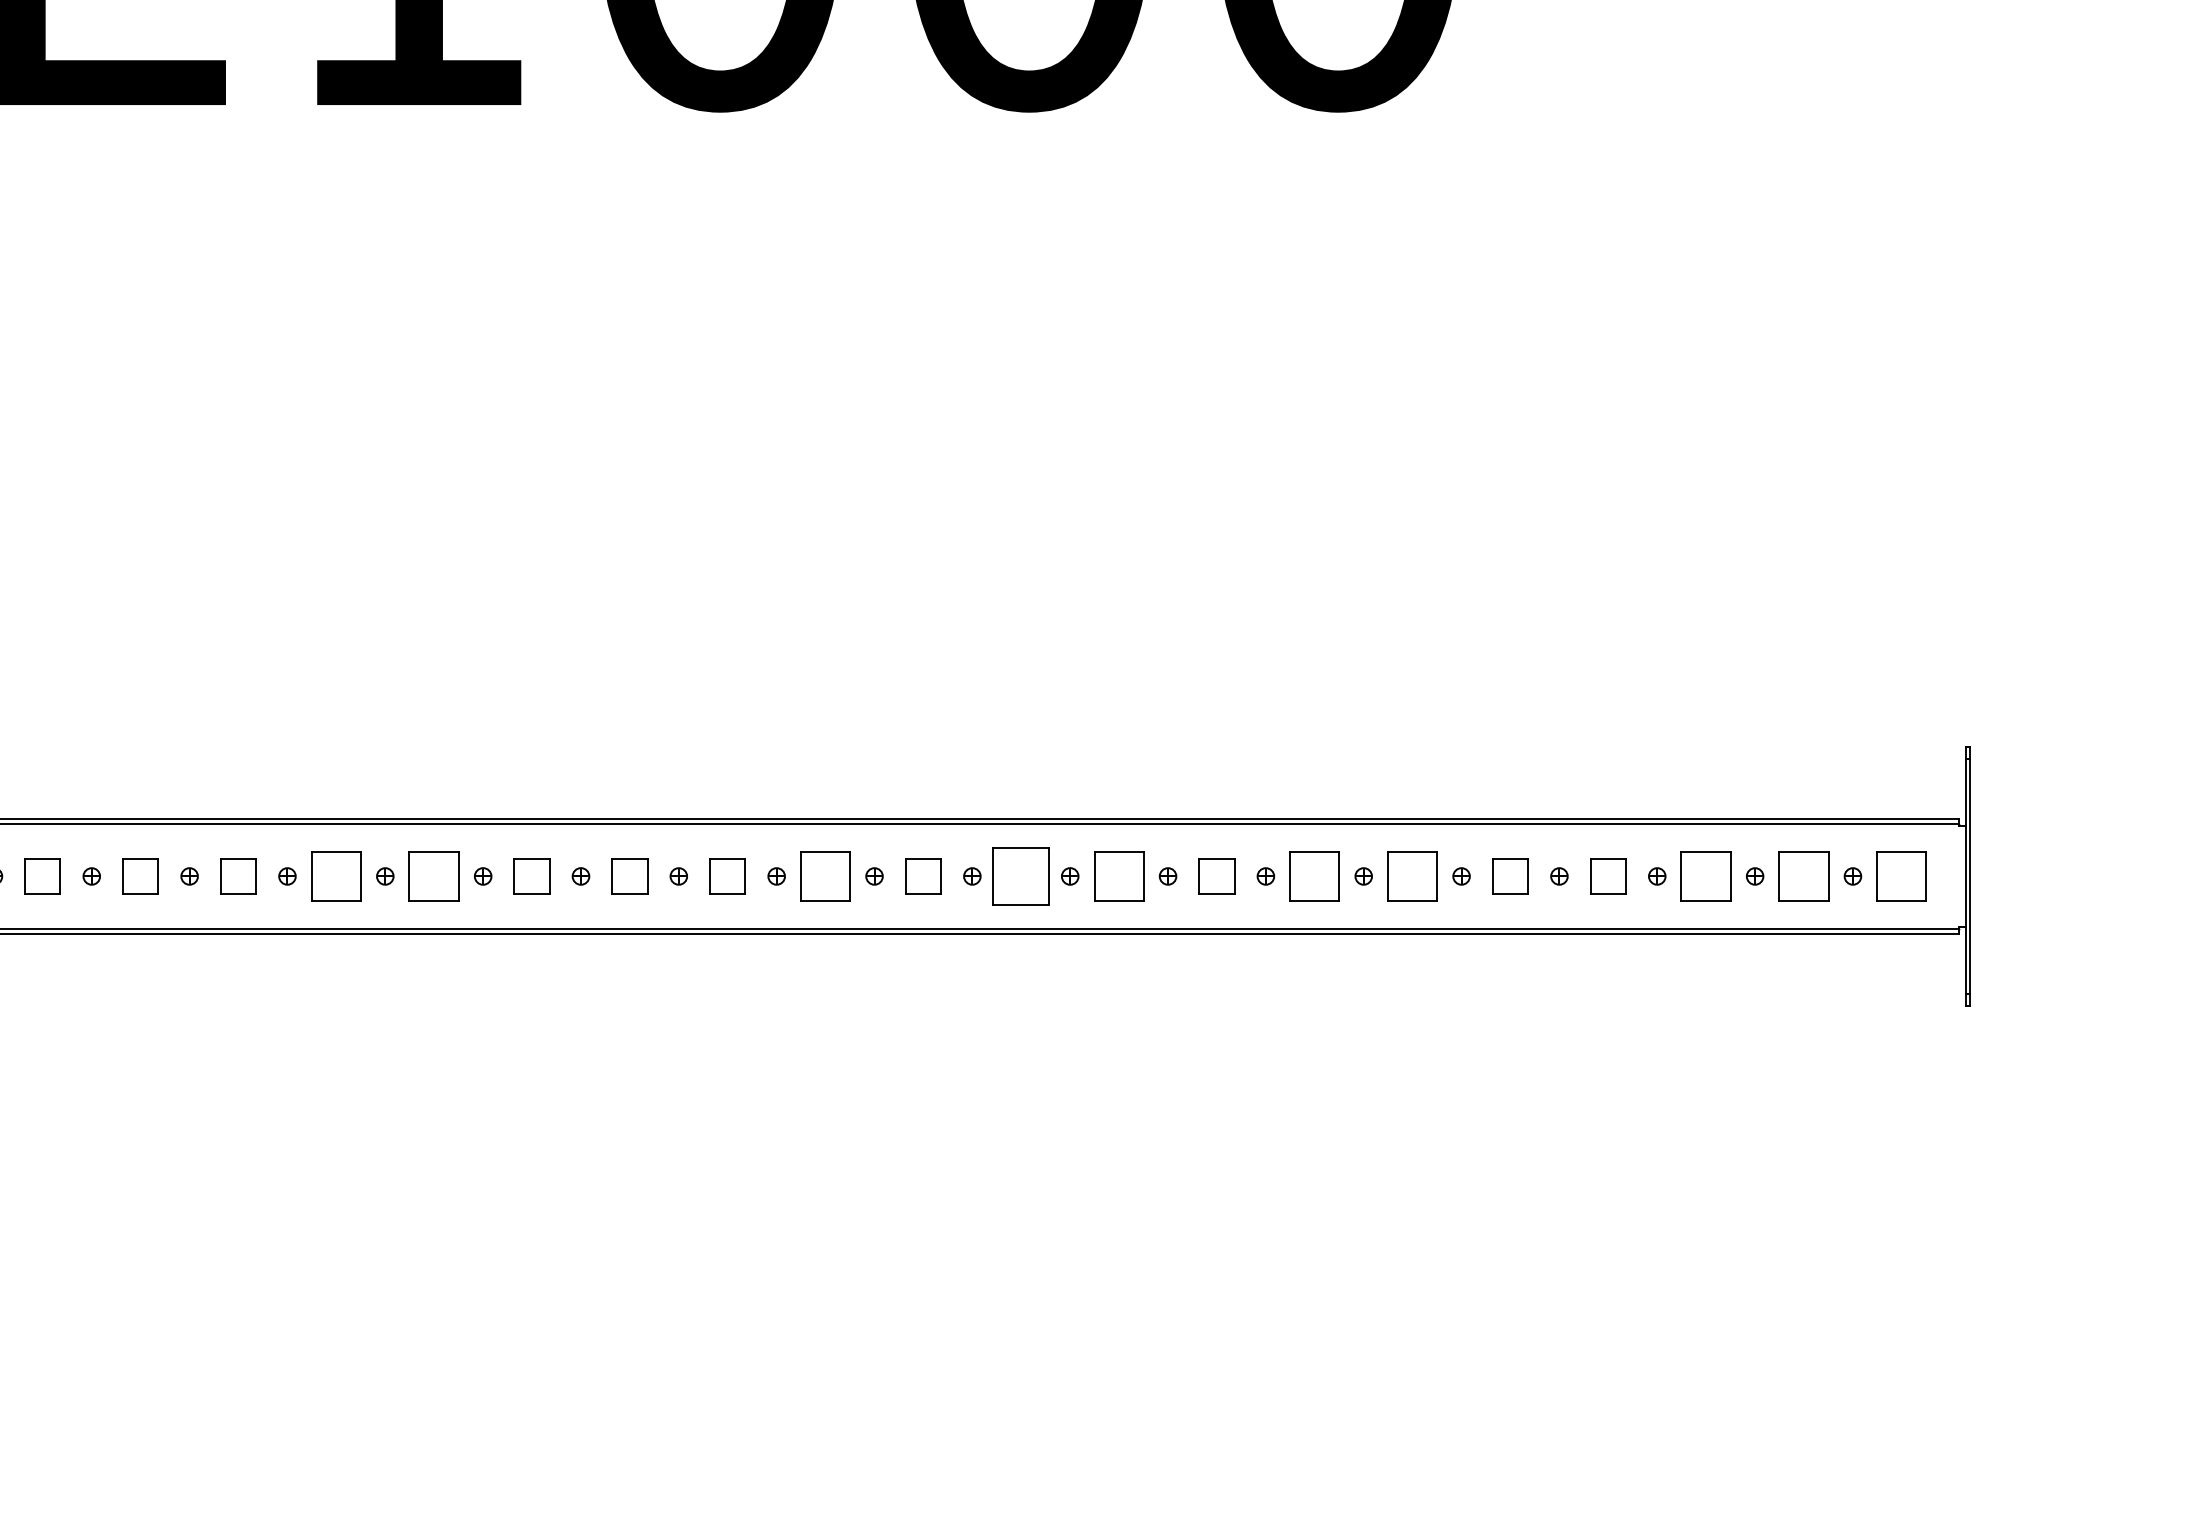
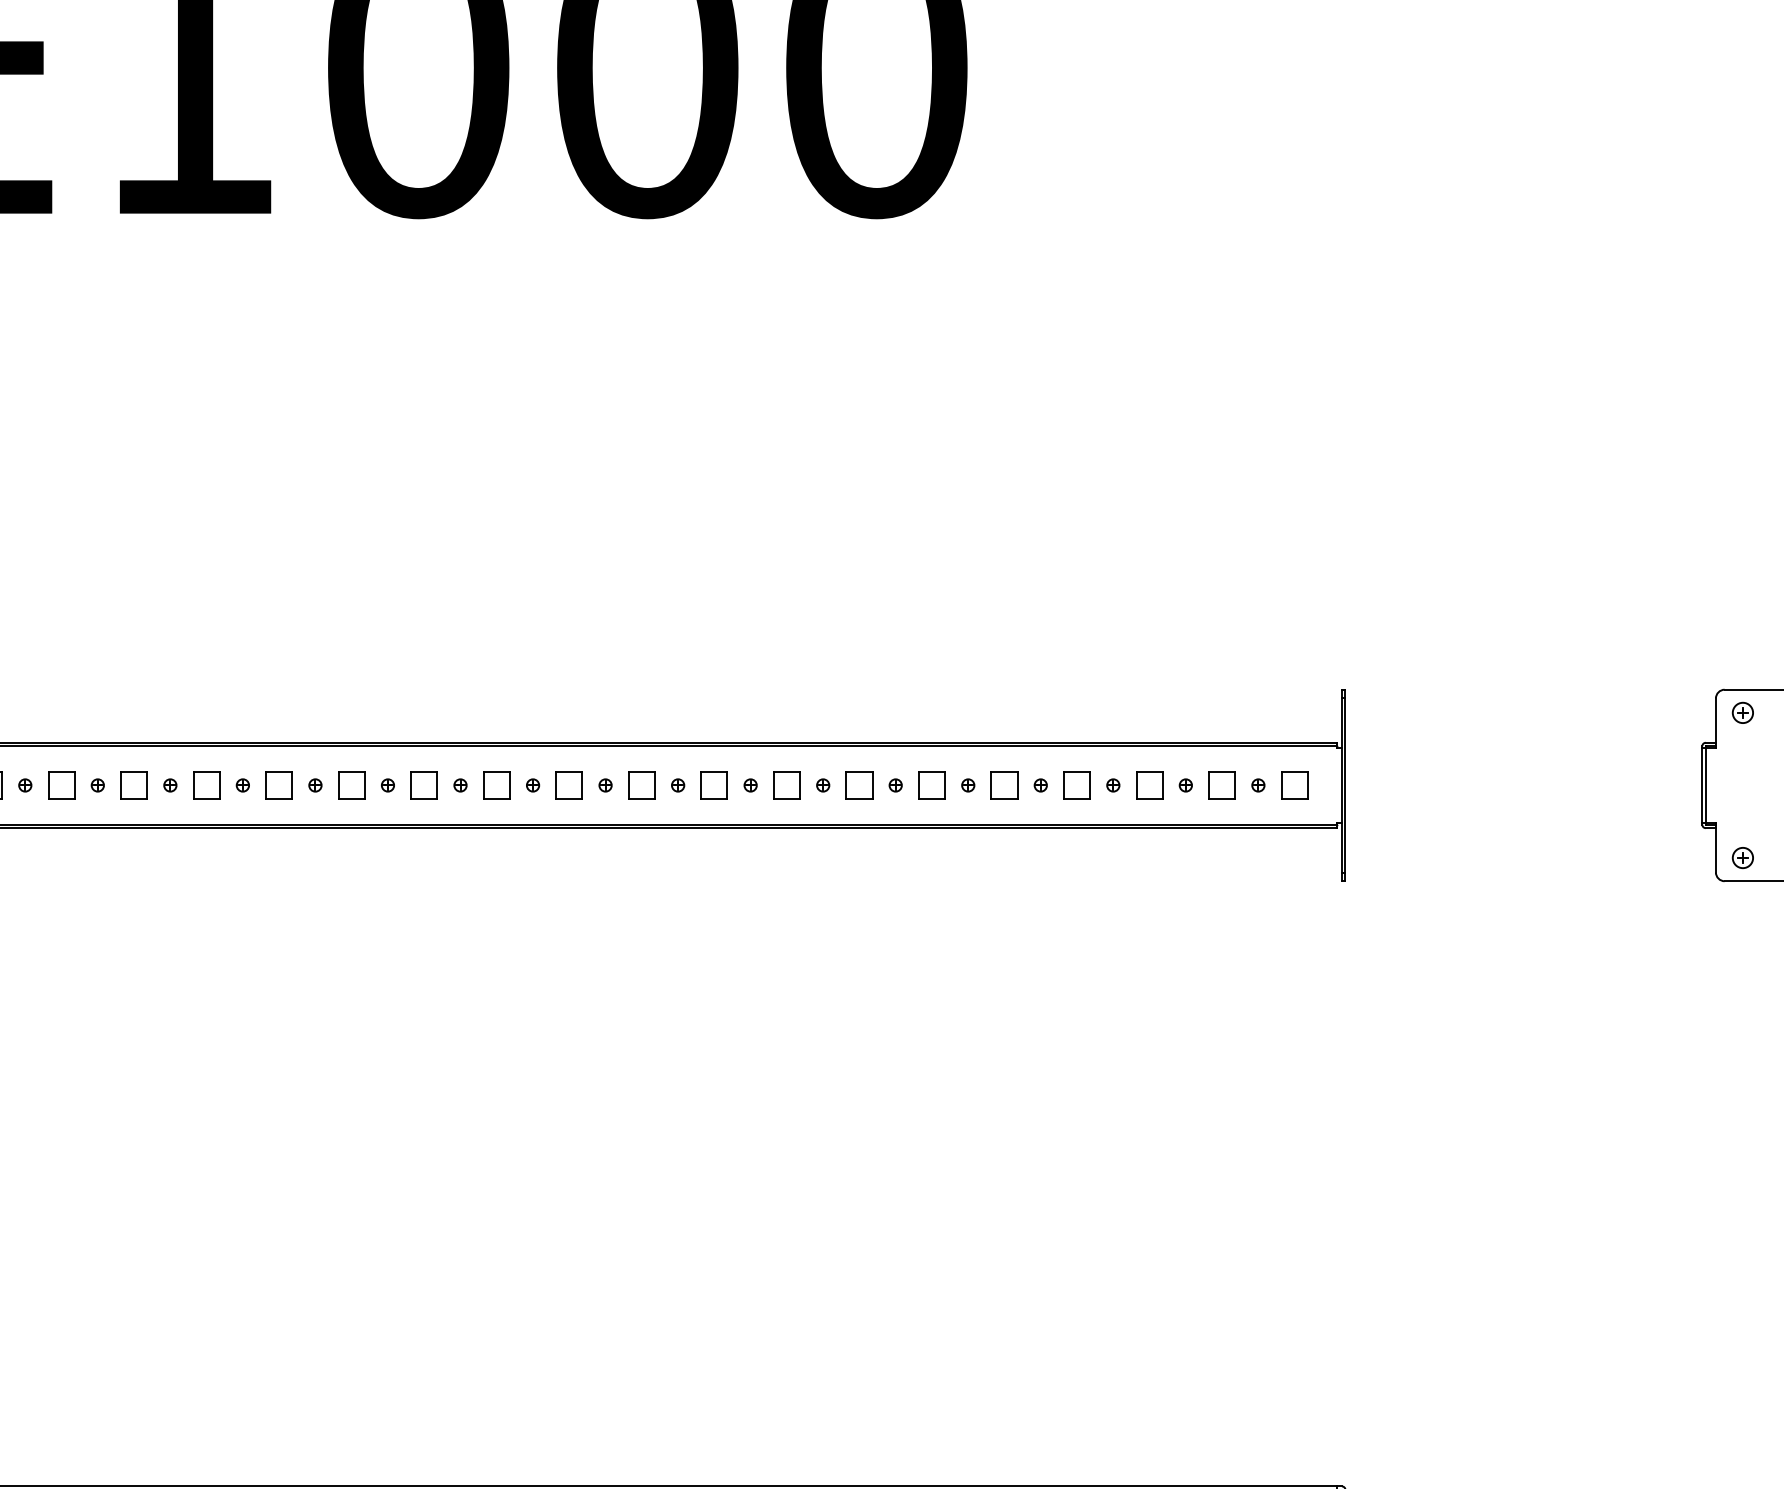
part: (335, 876) -> (133, 785), size x0.71
part: (434, 876) -> (206, 785), size x0.71
part: (825, 876) -> (496, 785), size x0.71
part: (1020, 876) -> (641, 785), size x0.62
part: (1117, 876) -> (713, 785), size x0.71
part: (1314, 876) -> (859, 785), size x0.71
part: (1411, 876) -> (931, 785), size x0.71
part: (1706, 876) -> (1149, 785), size x0.71
part: (1803, 876) -> (1221, 785), size x0.71
part: (1901, 876) -> (1294, 785), size x0.71

